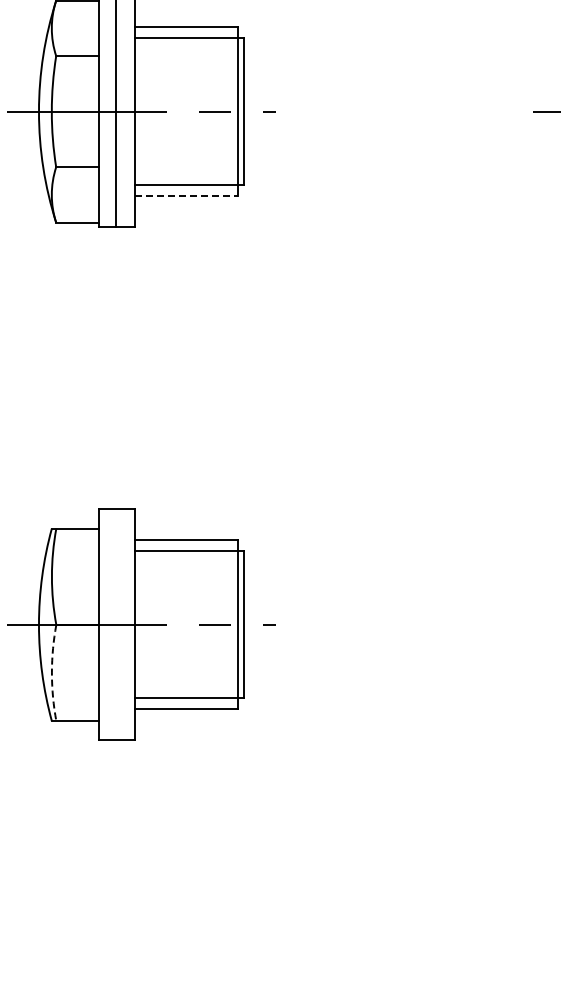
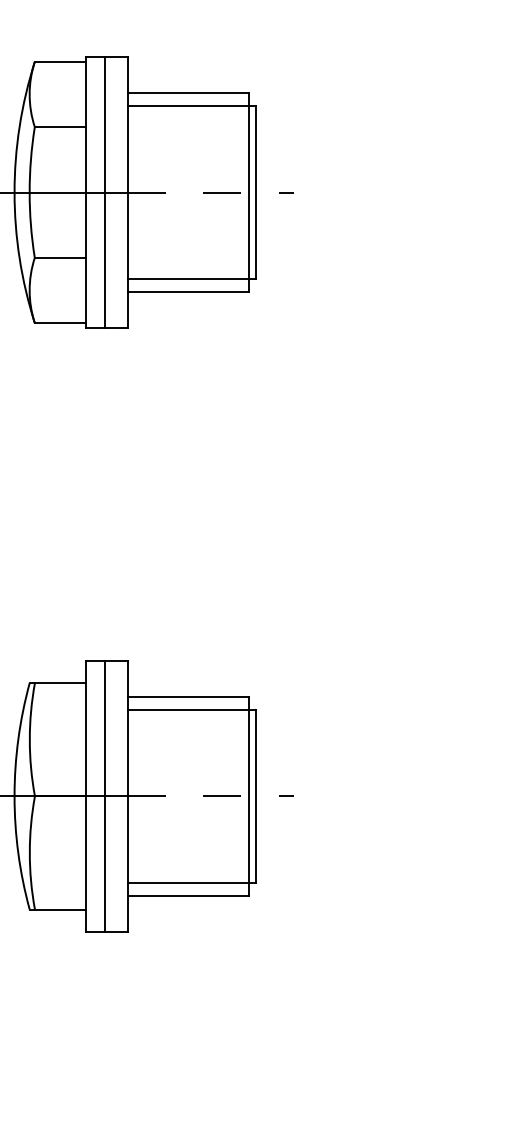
line: (187, 196) -> (189, 292), dashed -> solid
line: (115, 624) -> (104, 795), added
arc: (51, 672) -> (29, 852), dashed -> solid

